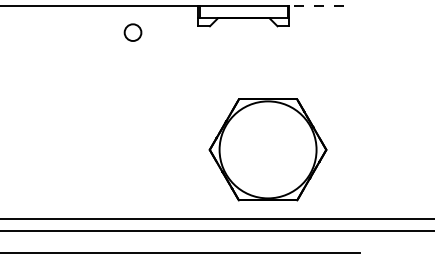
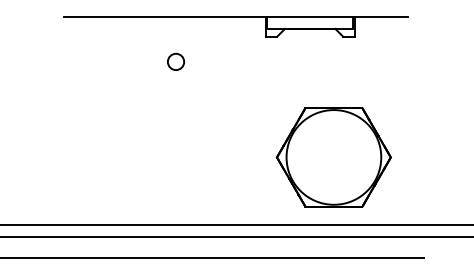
line: (316, 6) -> (381, 17), dashed -> solid
circle: (133, 32) -> (176, 61), moved

